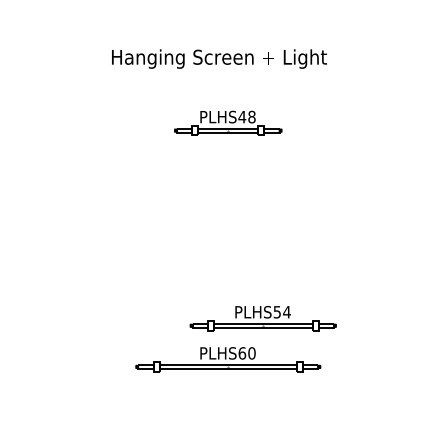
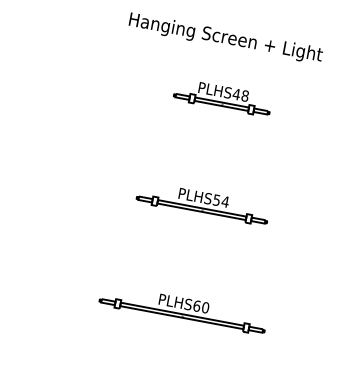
part: (262, 318) -> (202, 203), moved

